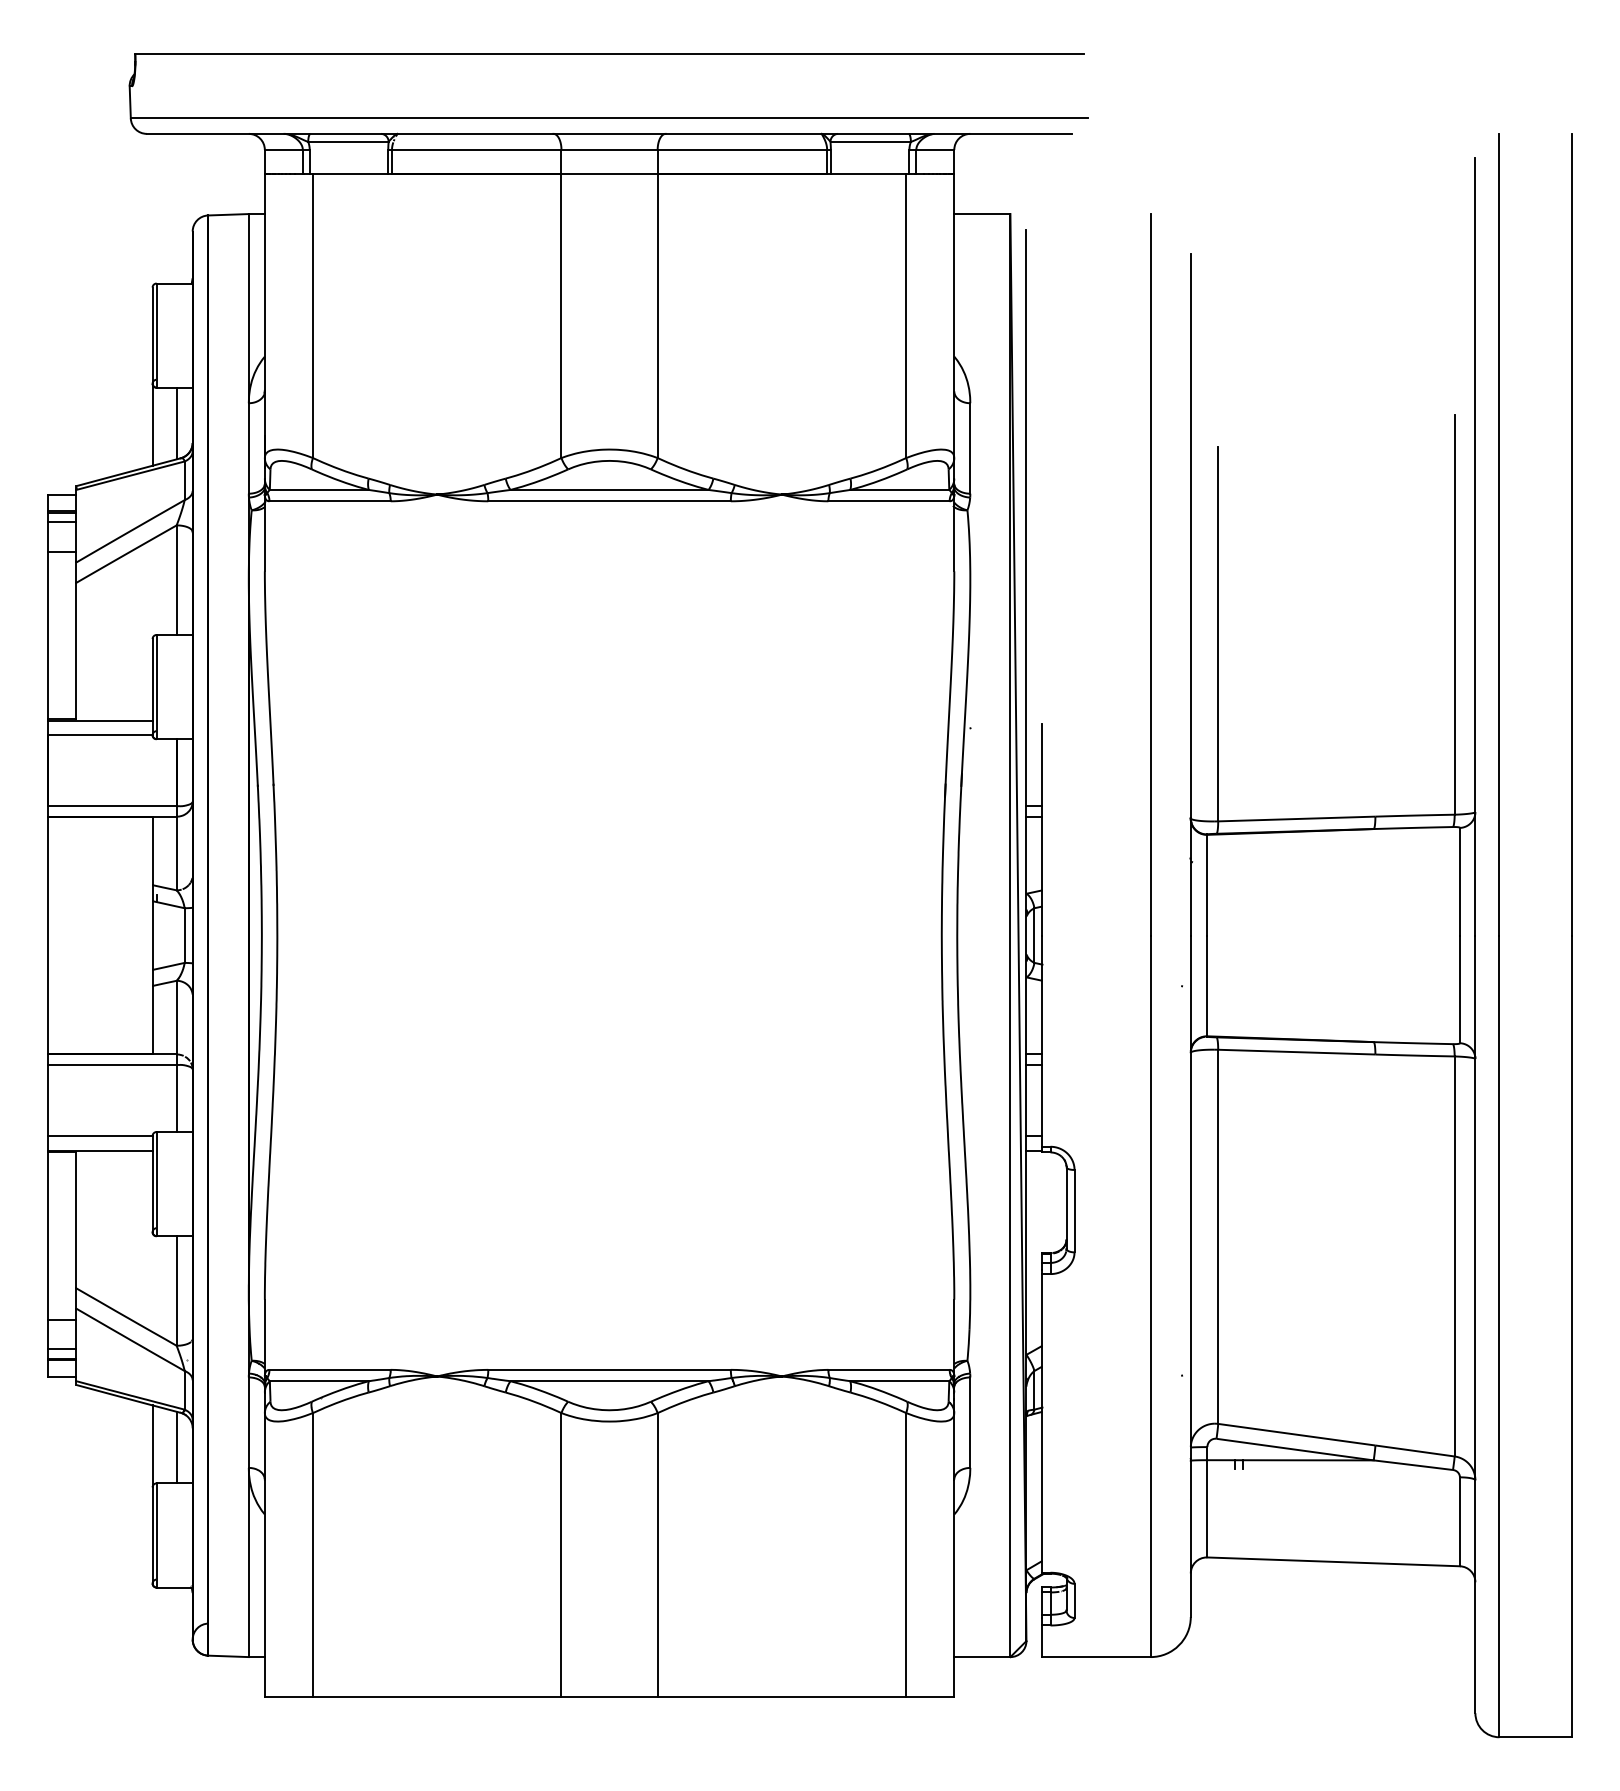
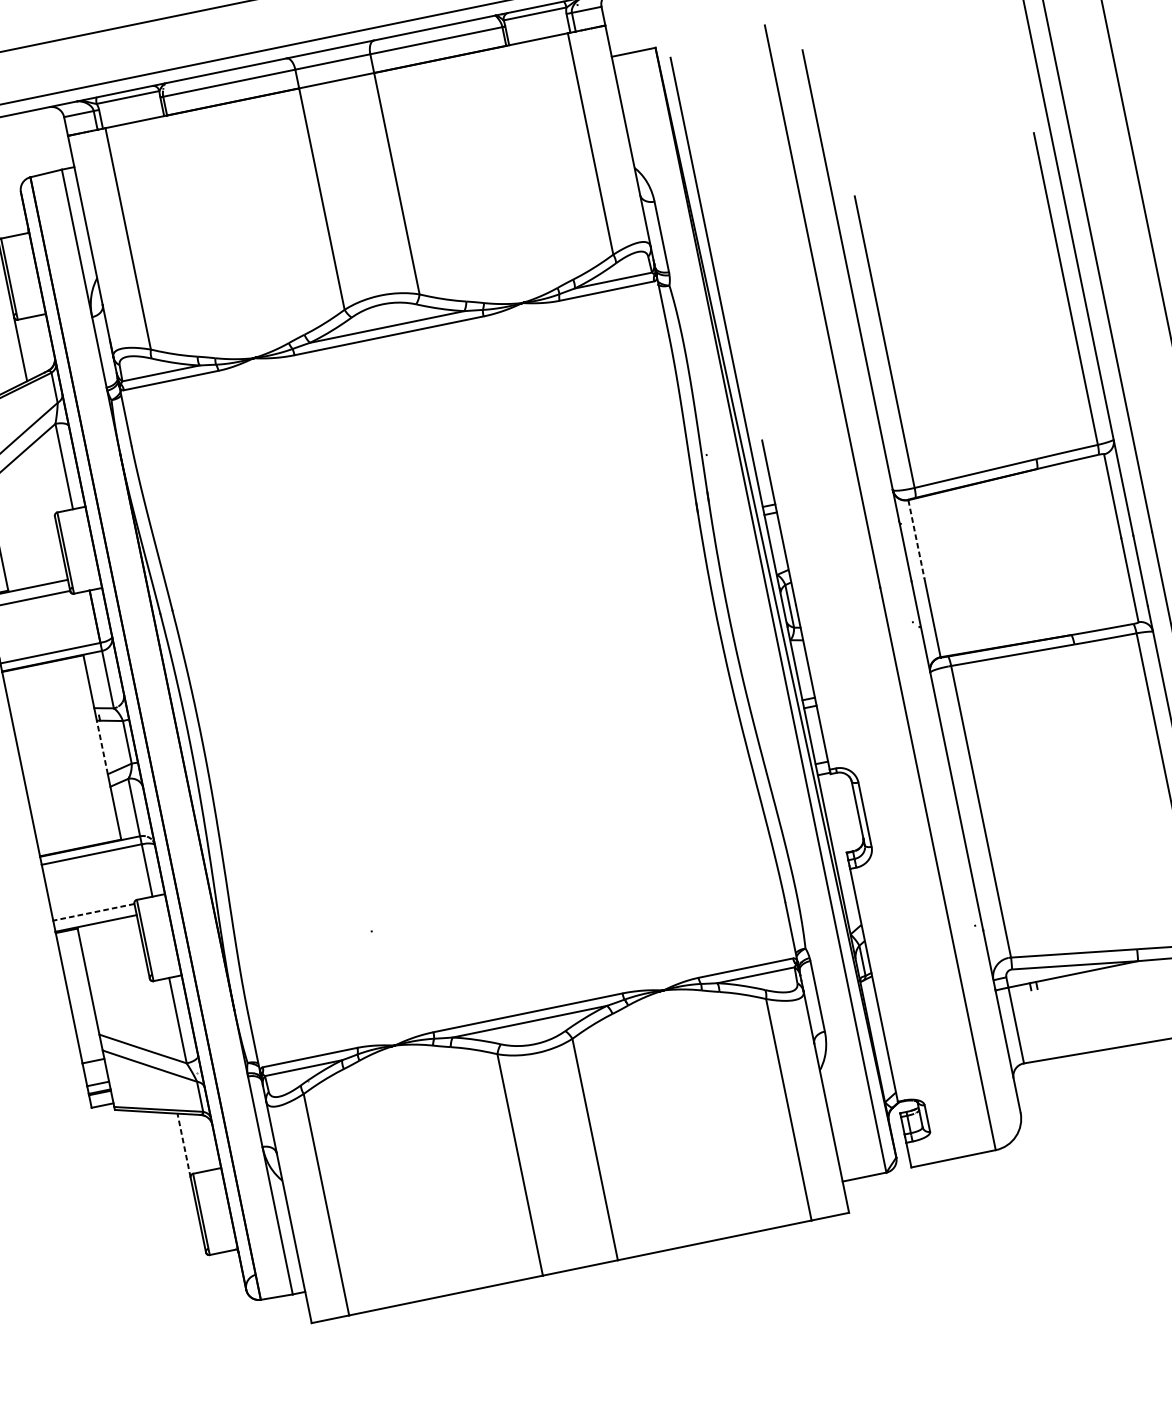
line: (176, 423) -> (39, 344), removed
line: (1207, 885) -> (916, 539), solid -> dashed
line: (152, 935) -> (102, 747), solid -> dashed
line: (100, 1136) -> (93, 912), solid -> dashed
line: (152, 1445) -> (183, 1144), solid -> dashed
line: (176, 1447) -> (202, 1142), removed

